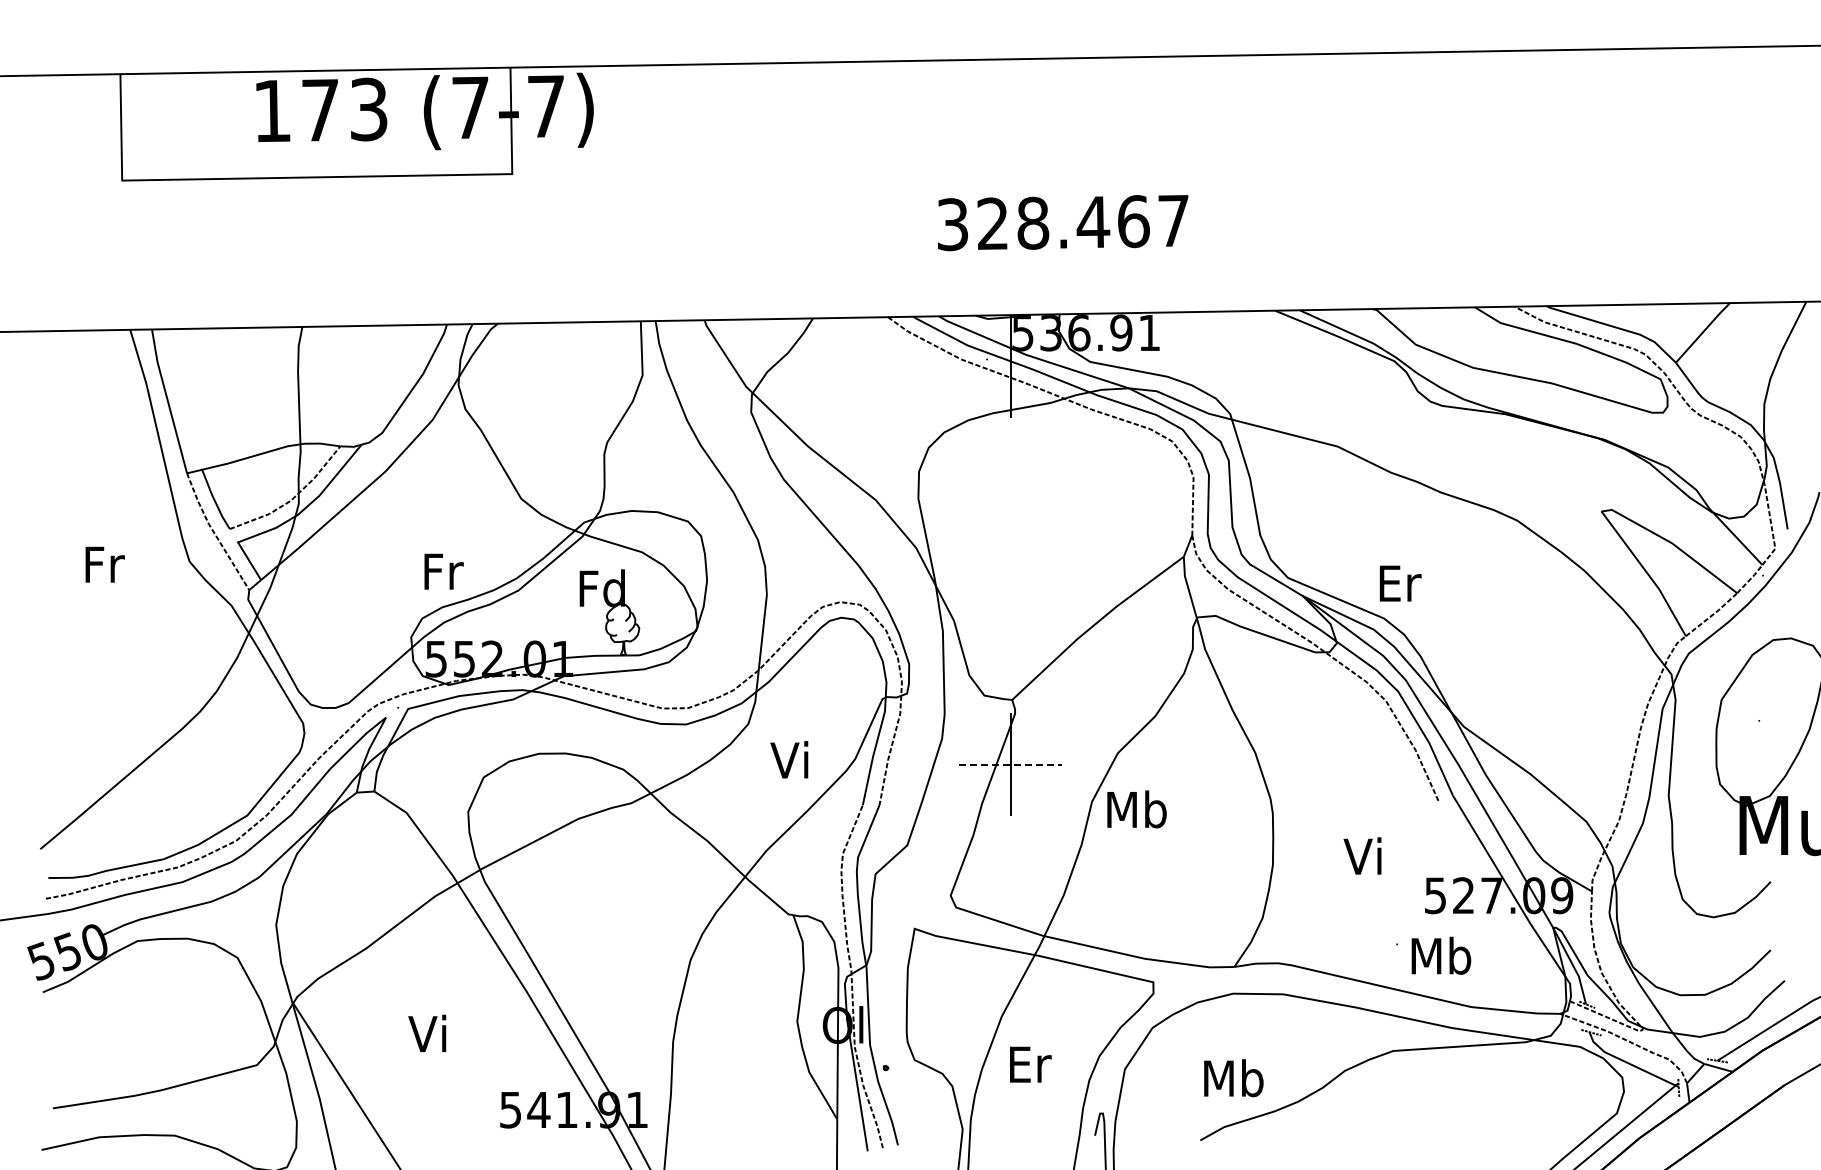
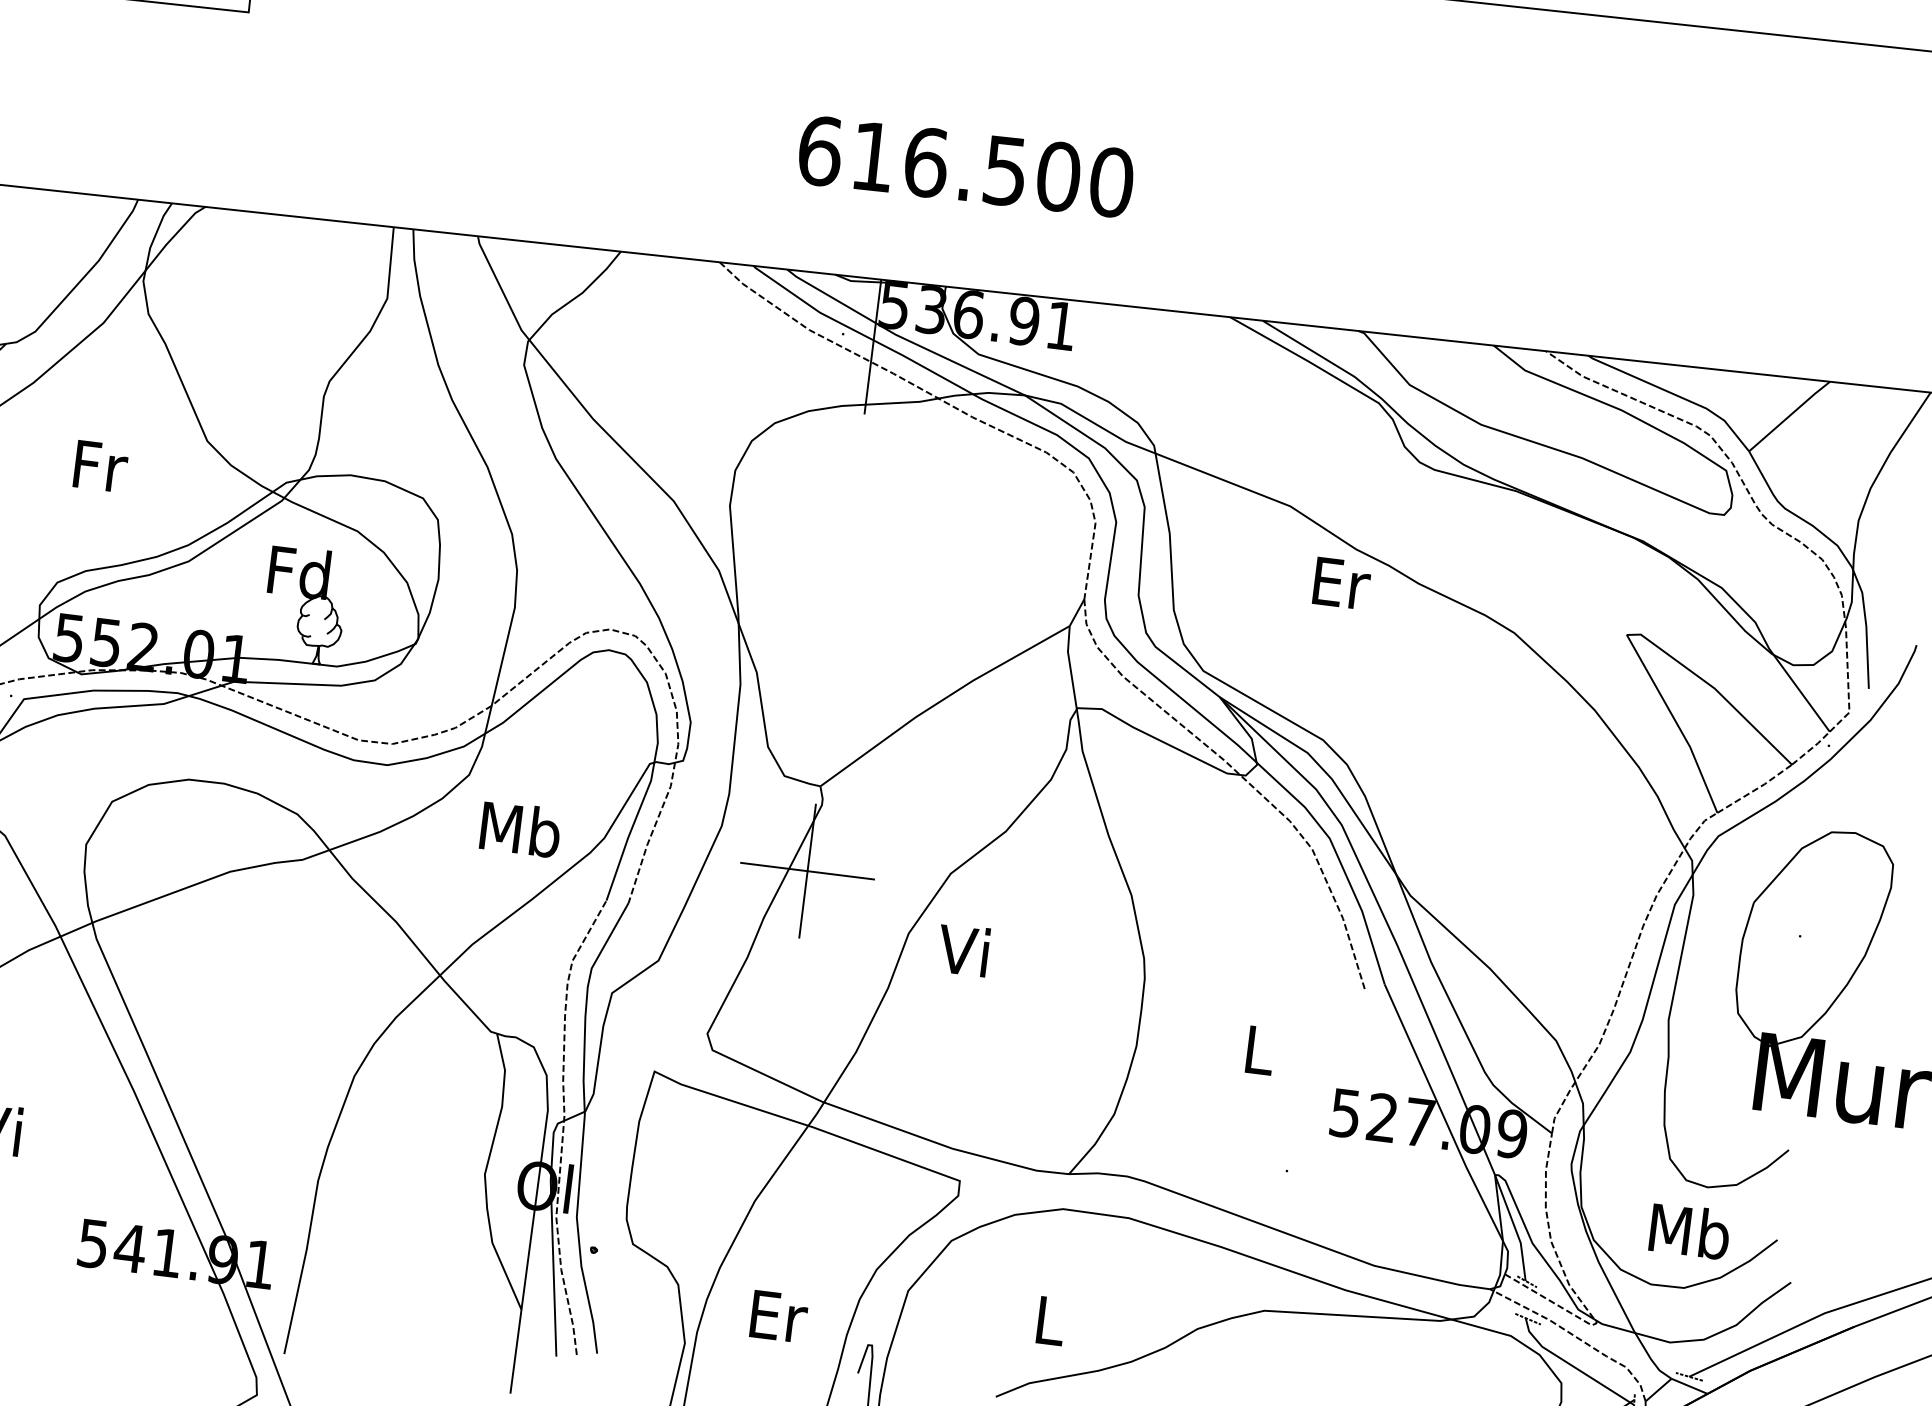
text: (1063, 222) -> (966, 166), 328.467 -> 616.500
text: (443, 571) -> (100, 466), moved
text: (1400, 583) -> (1341, 583), moved
text: (791, 760) -> (520, 829), Vi -> Mb
line: (1011, 764) -> (808, 871), dashed -> solid
text: (1136, 809) -> (966, 950), Mb -> Vi
text: (1362, 855) -> (1255, 1048), Vi -> L
text: (1441, 955) -> (1690, 1230), moved
text: (1030, 1064) -> (778, 1316), moved
text: (1233, 1078) -> (1049, 1320), Mb -> L

